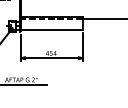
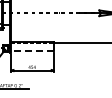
line: (51, 30) -> (32, 51), solid -> dashed

